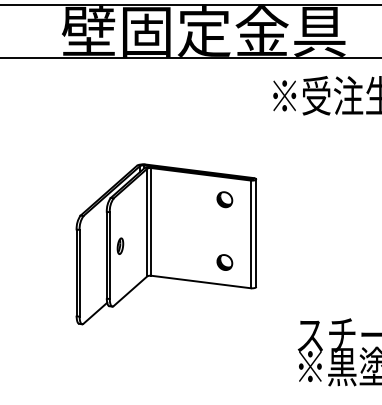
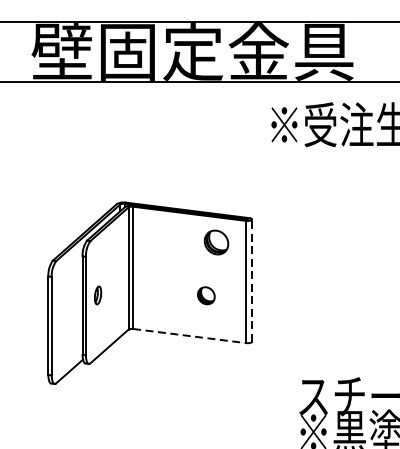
part: (224, 199) -> (216, 242), size x1.4
line: (256, 233) -> (252, 280), solid -> dashed
part: (224, 262) -> (205, 295), moved
line: (201, 282) -> (190, 336), solid -> dashed

